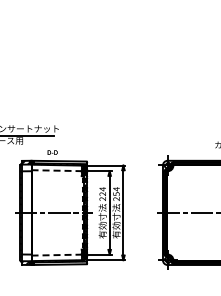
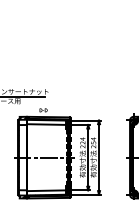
line: (57, 170) -> (47, 124), dashed -> solid
line: (57, 255) -> (47, 191), dashed -> solid

